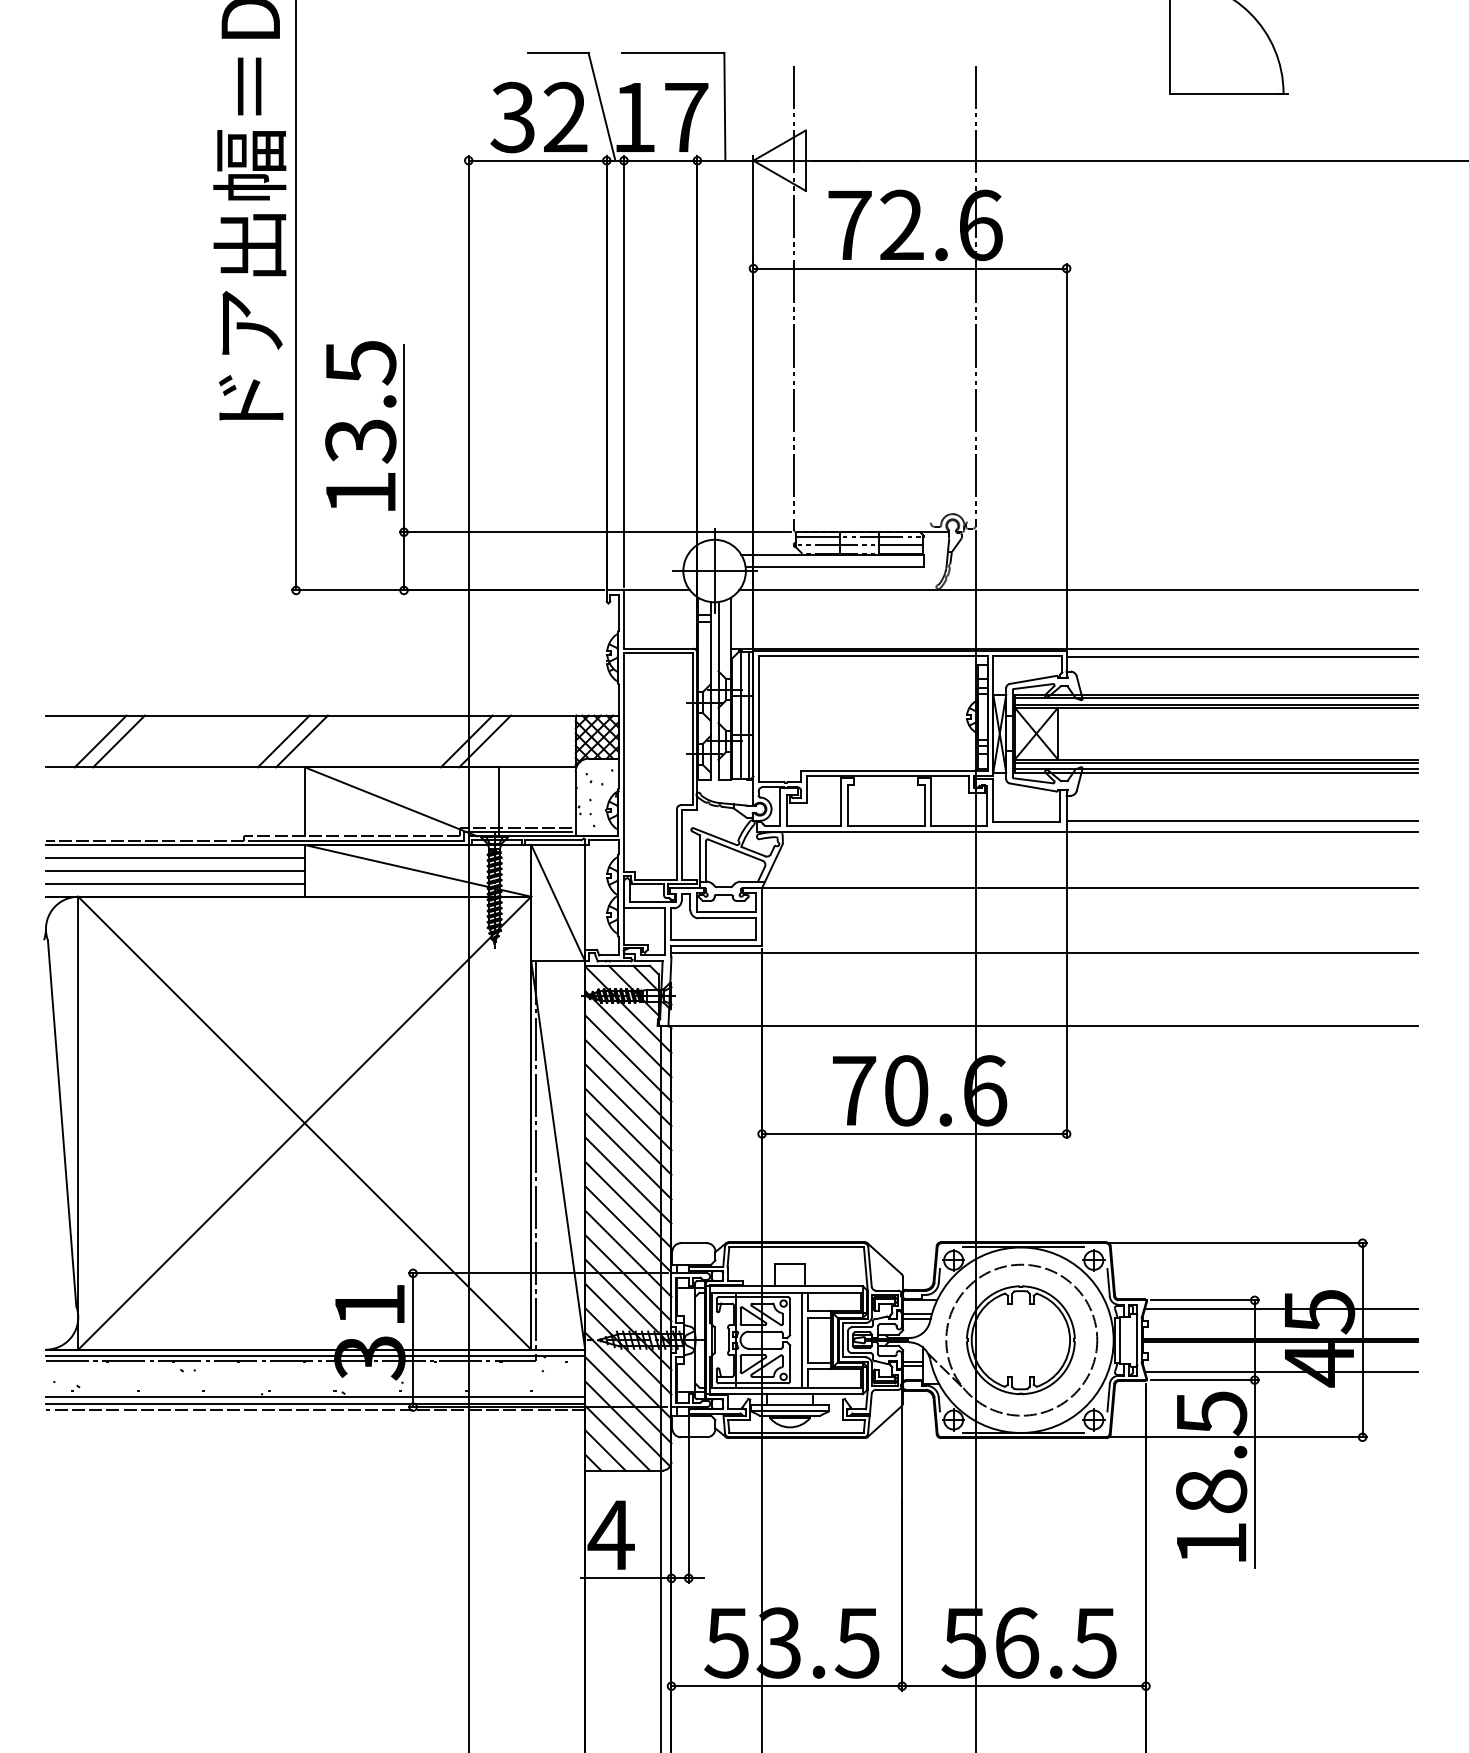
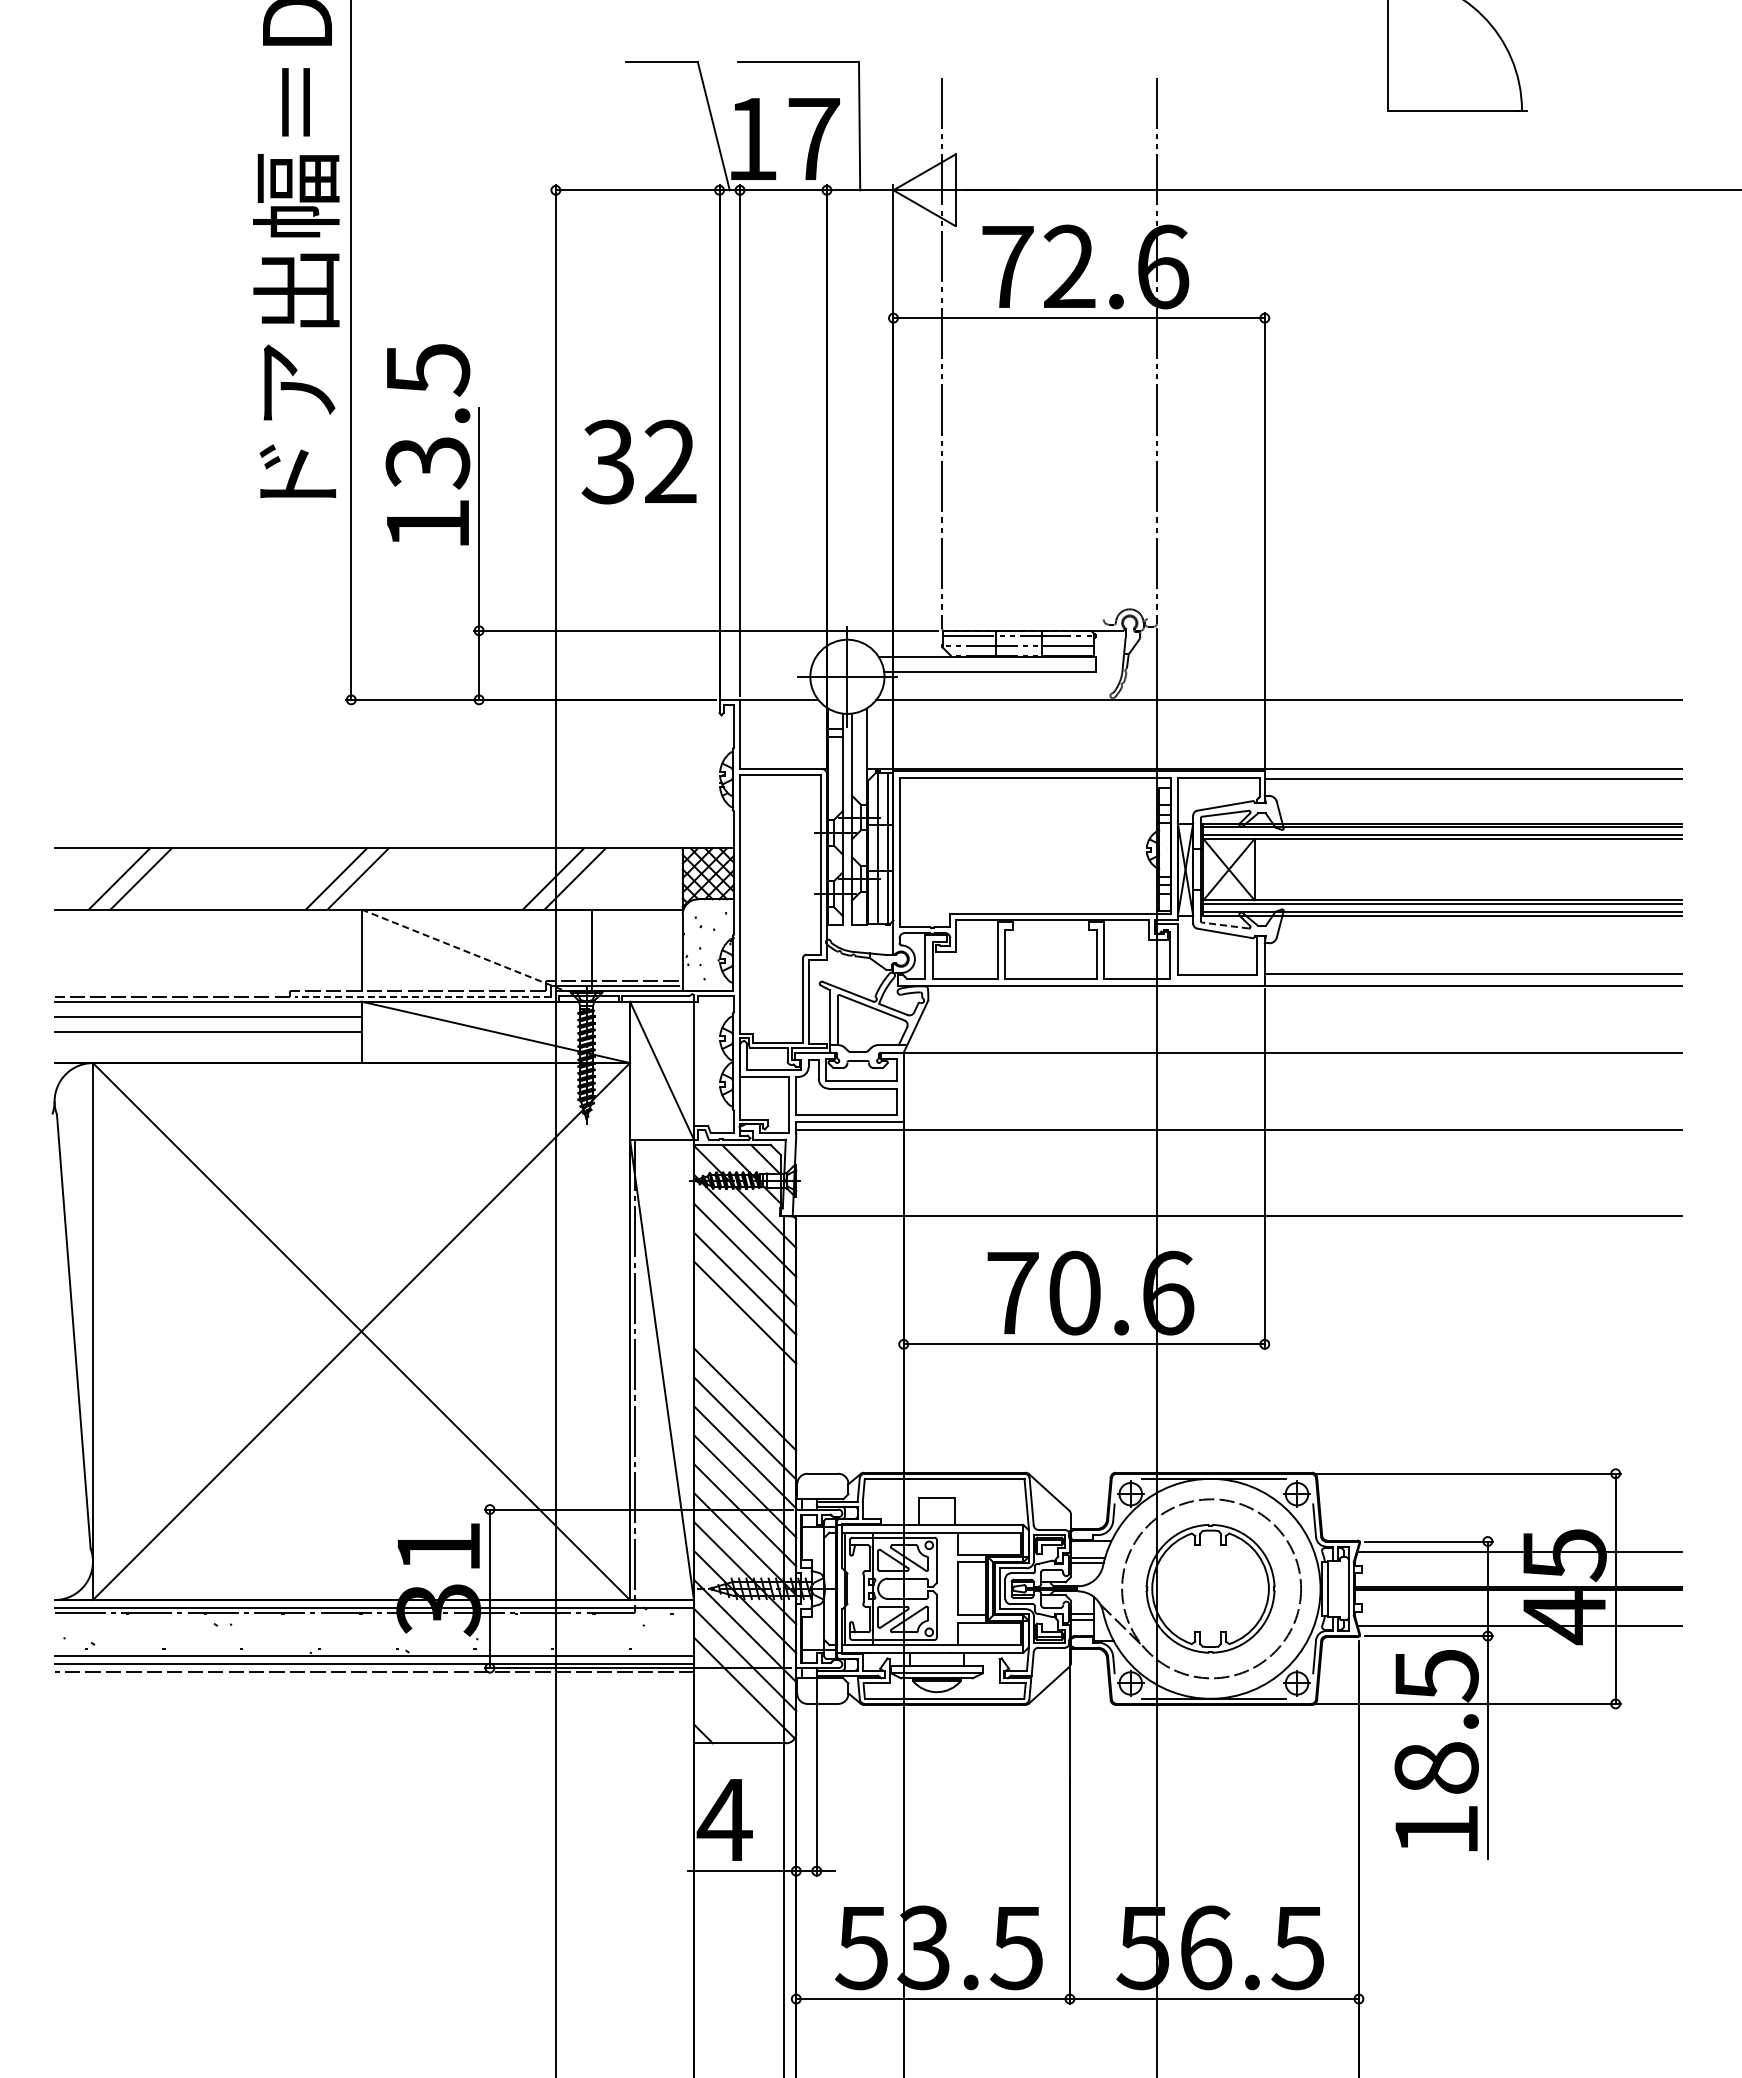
text: (538, 117) -> (638, 461), moved
text: (360, 425) -> (427, 444), moved
line: (1032, 780) -> (1224, 925), solid -> dashed
line: (391, 801) -> (464, 950), solid -> dashed
line: (356, 840) -> (422, 996), solid -> dashed
line: (174, 883) -> (207, 1047), removed
line: (627, 1131) -> (744, 1341), removed
line: (627, 1156) -> (744, 1370), removed
line: (801, 1339) -> (950, 1588), removed
line: (616, 1437) -> (731, 1704), removed
line: (605, 1450) -> (717, 1719), removed

